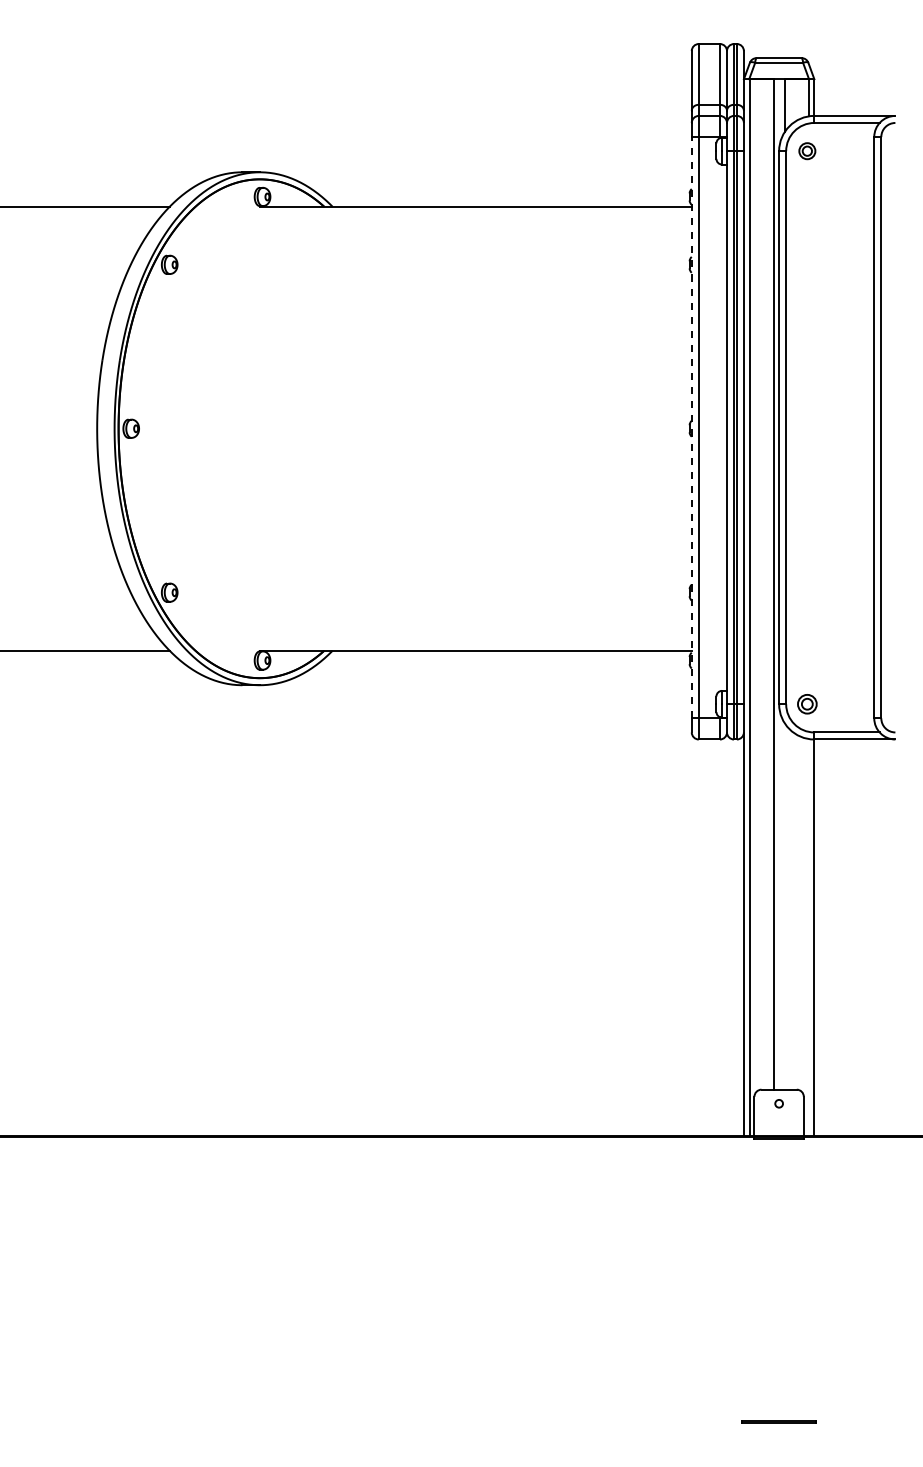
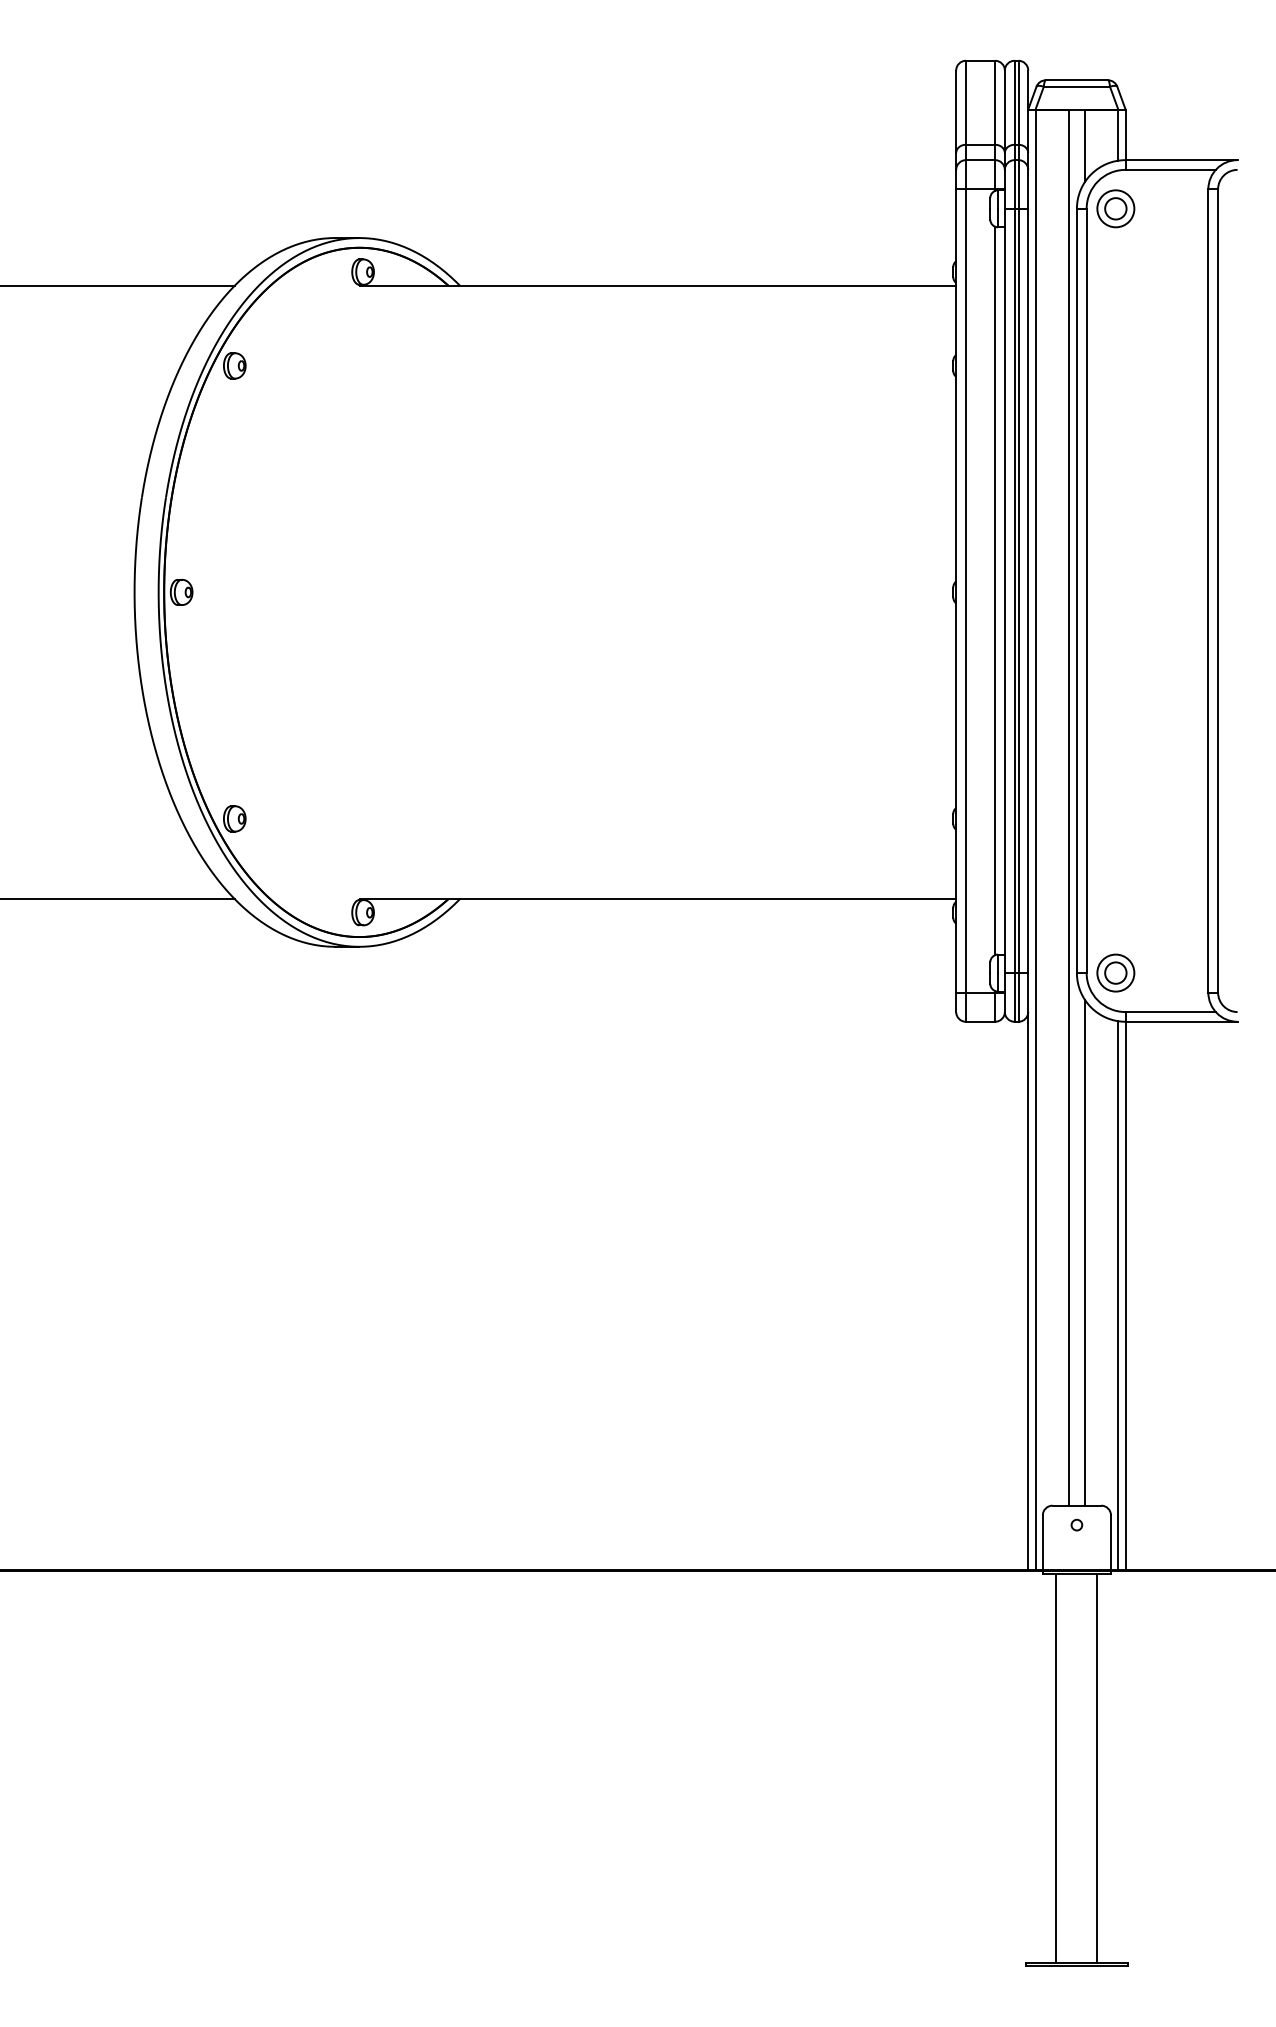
part: (807, 150) -> (1115, 208), size x1.67
line: (691, 427) -> (956, 590), dashed -> solid
line: (720, 427) -> (995, 590), added
part: (807, 703) -> (1115, 972), size x1.43
line: (784, 906) -> (1084, 1252), added
line: (808, 937) -> (1117, 1295), added
line: (764, 1279) -> (1056, 1768), added
line: (794, 1279) -> (1097, 1768), added

